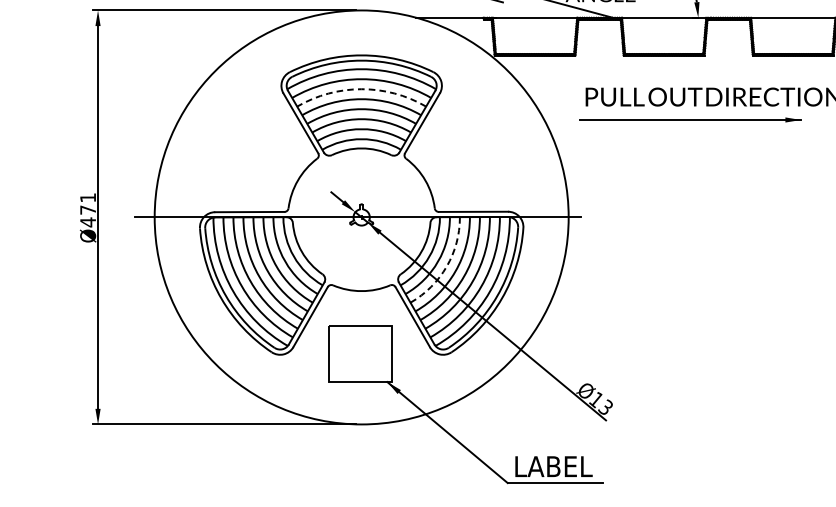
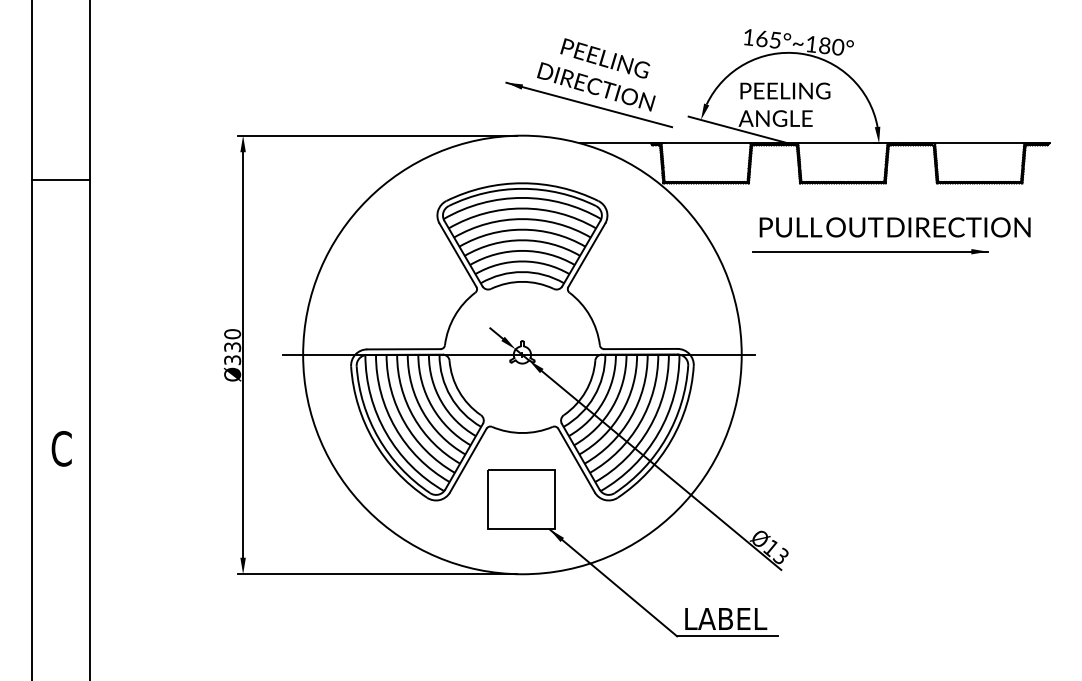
arc: (361, 89) -> (522, 219), dashed -> solid
text: (88, 210) -> (232, 347), Ø471 -> Ø330
arc: (446, 267) -> (612, 407), dashed -> solid

